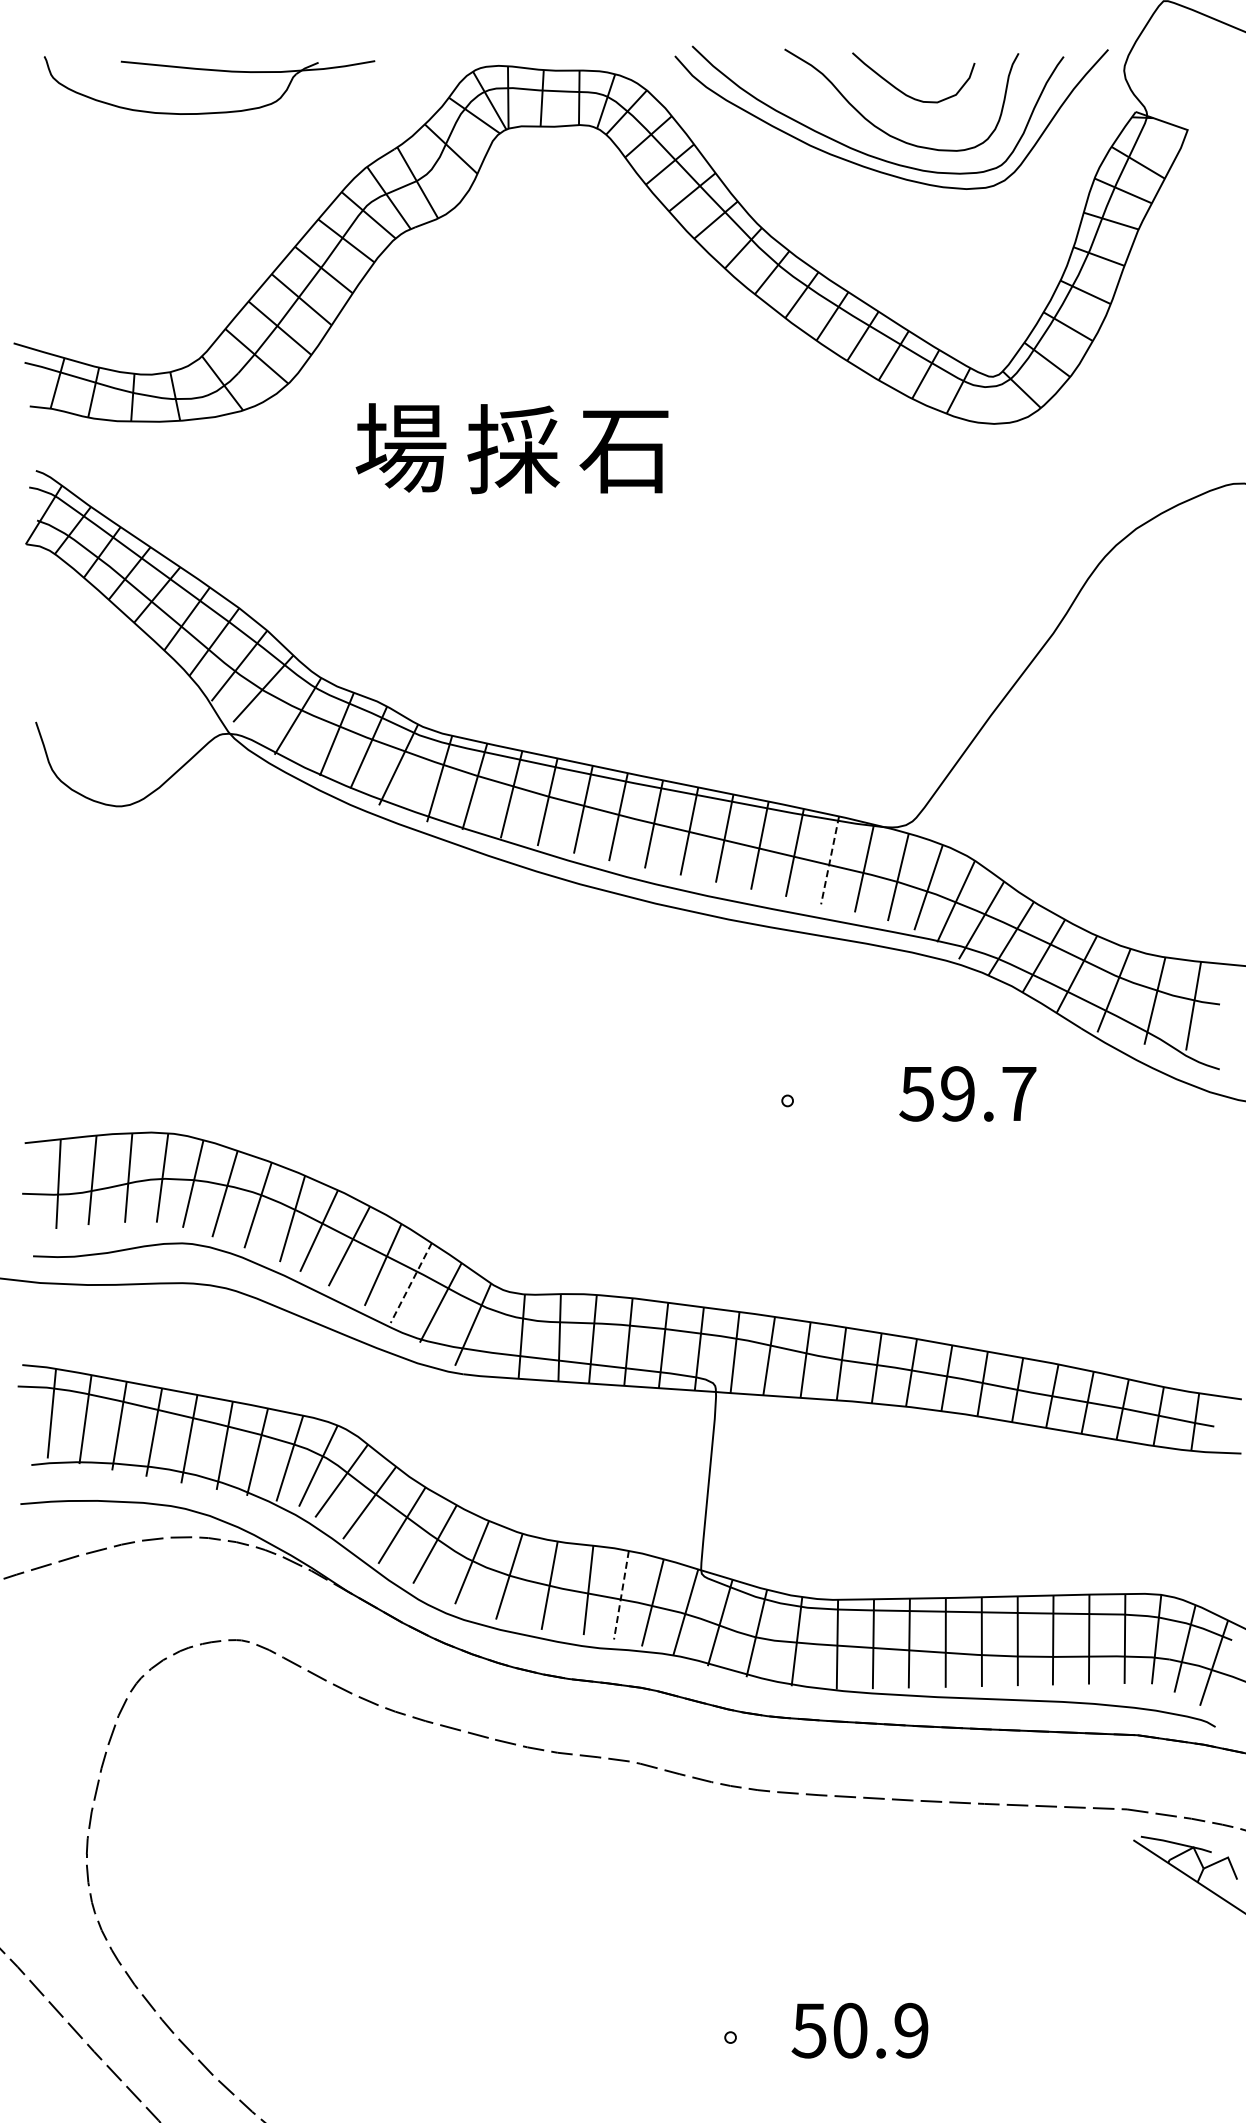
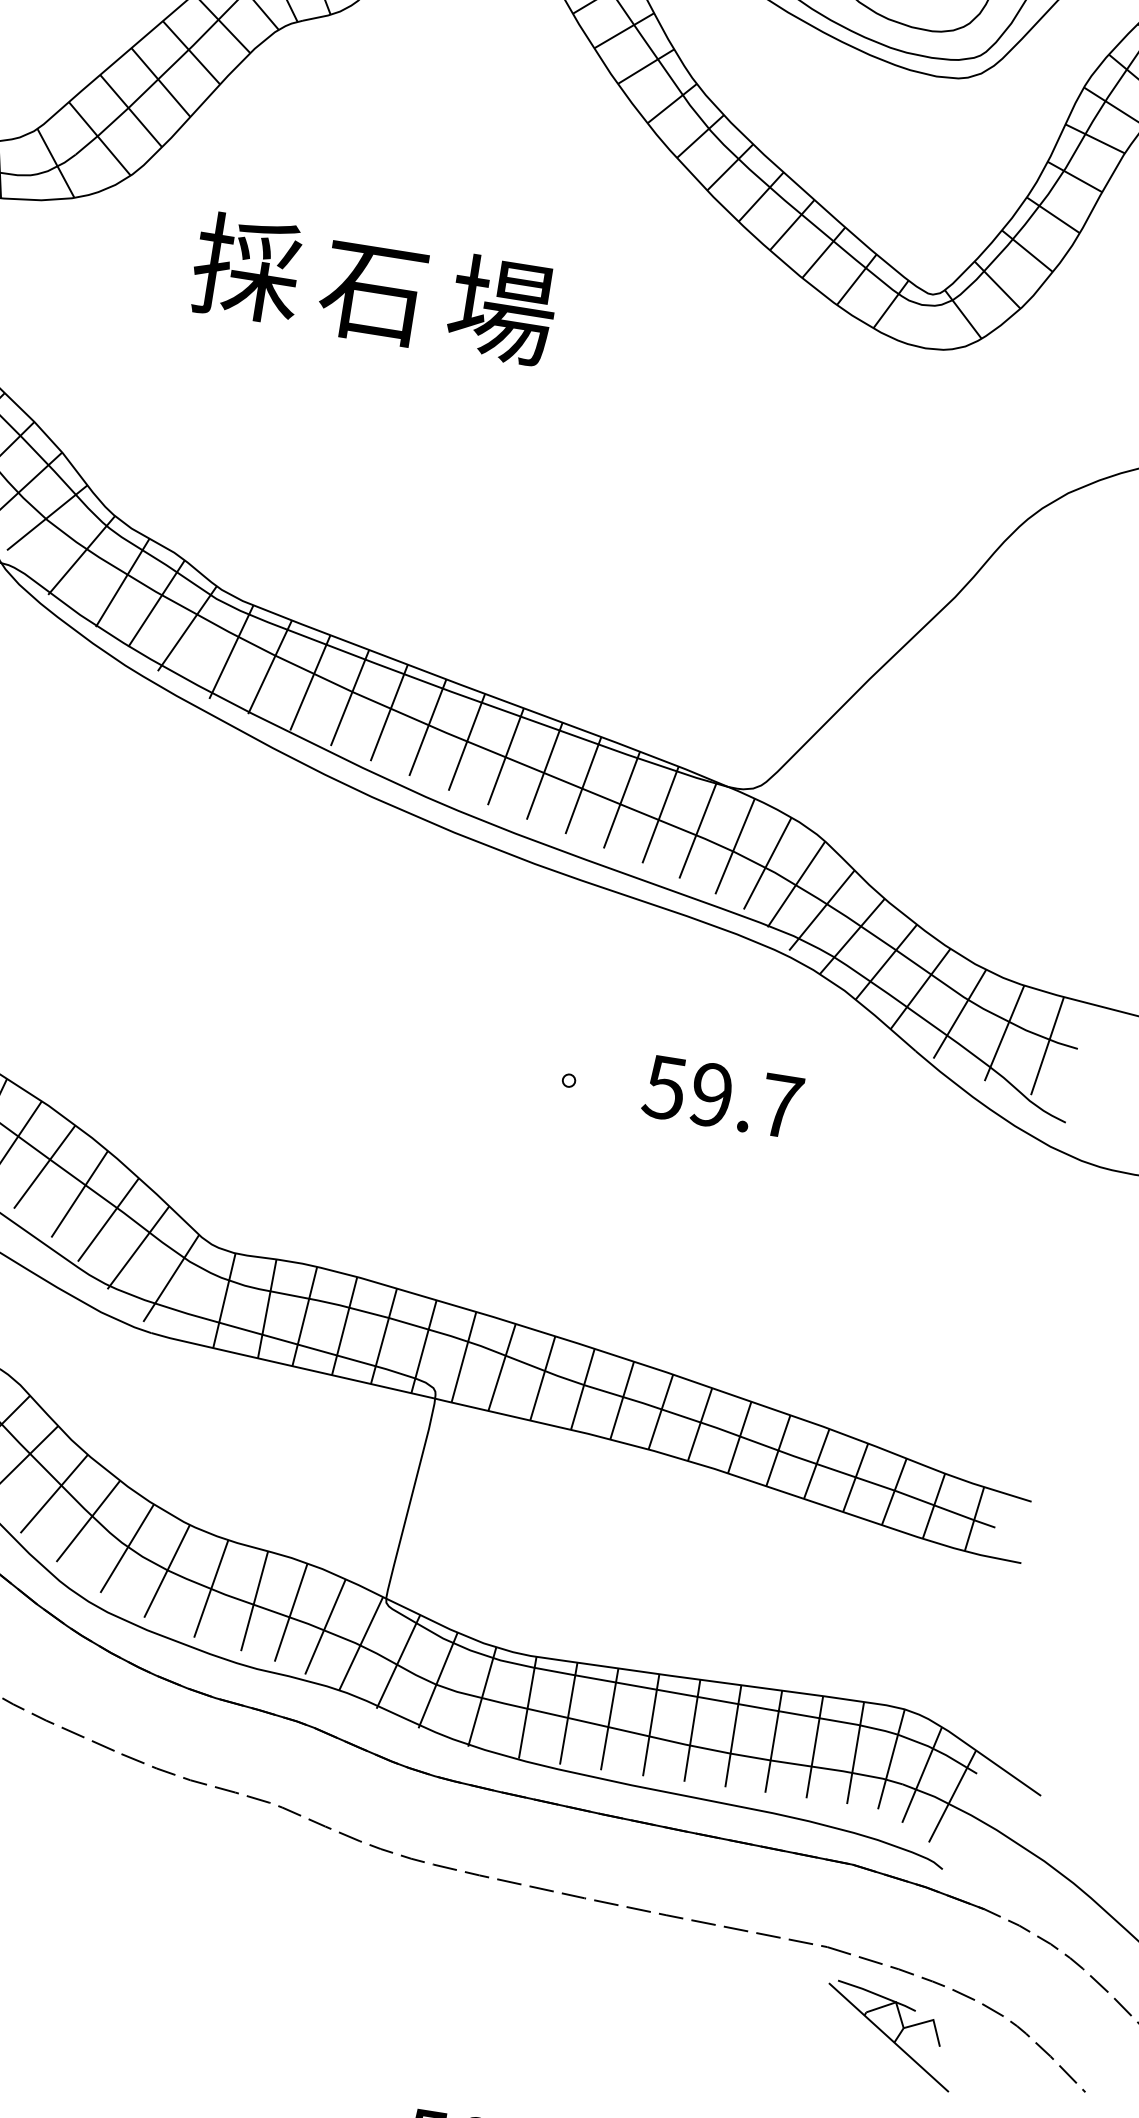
text: (401, 447) -> (247, 268), 場 -> 採
text: (624, 448) -> (501, 309), 石 -> 場
text: (513, 449) -> (374, 290), 採 -> 石
line: (830, 860) -> (661, 815), dashed -> solid
text: (967, 1093) -> (722, 1096), moved
line: (411, 1283) -> (108, 1220), dashed -> solid
line: (621, 1595) -> (291, 1612), dashed -> solid

